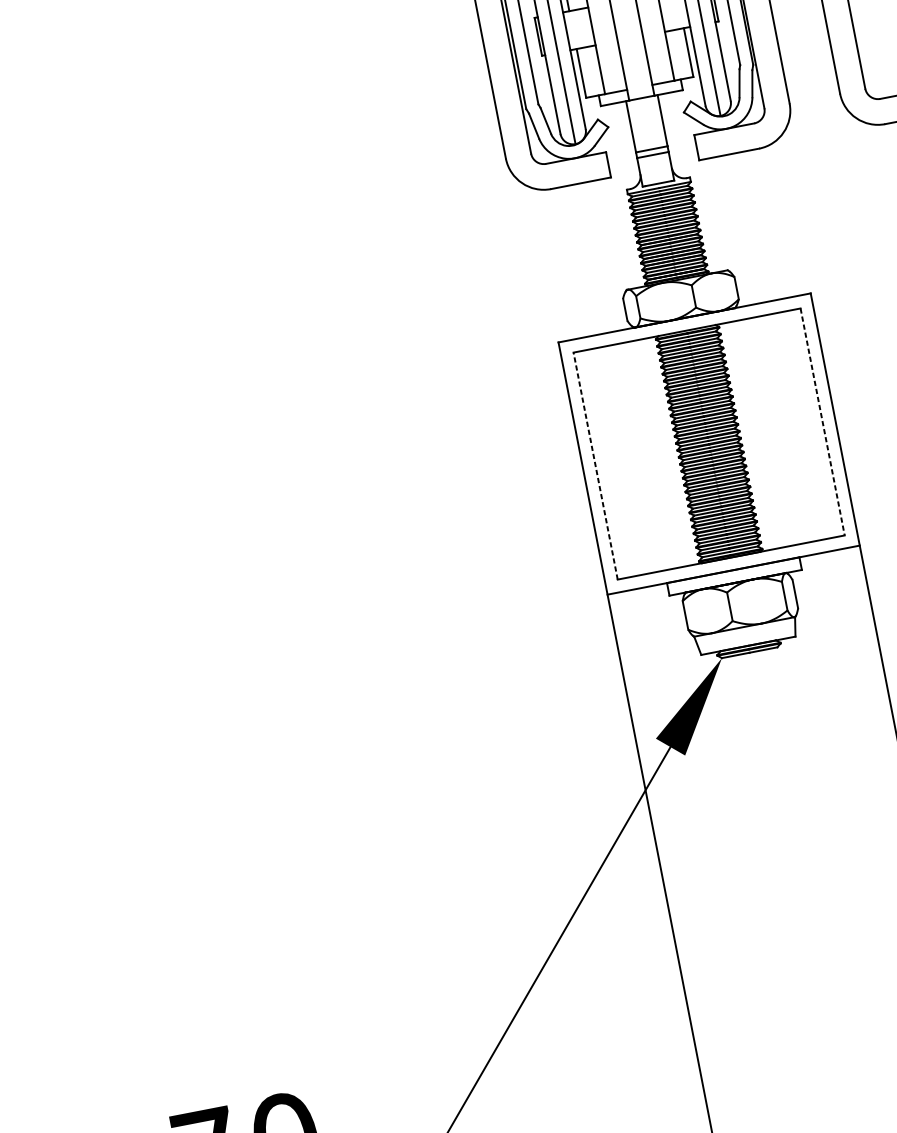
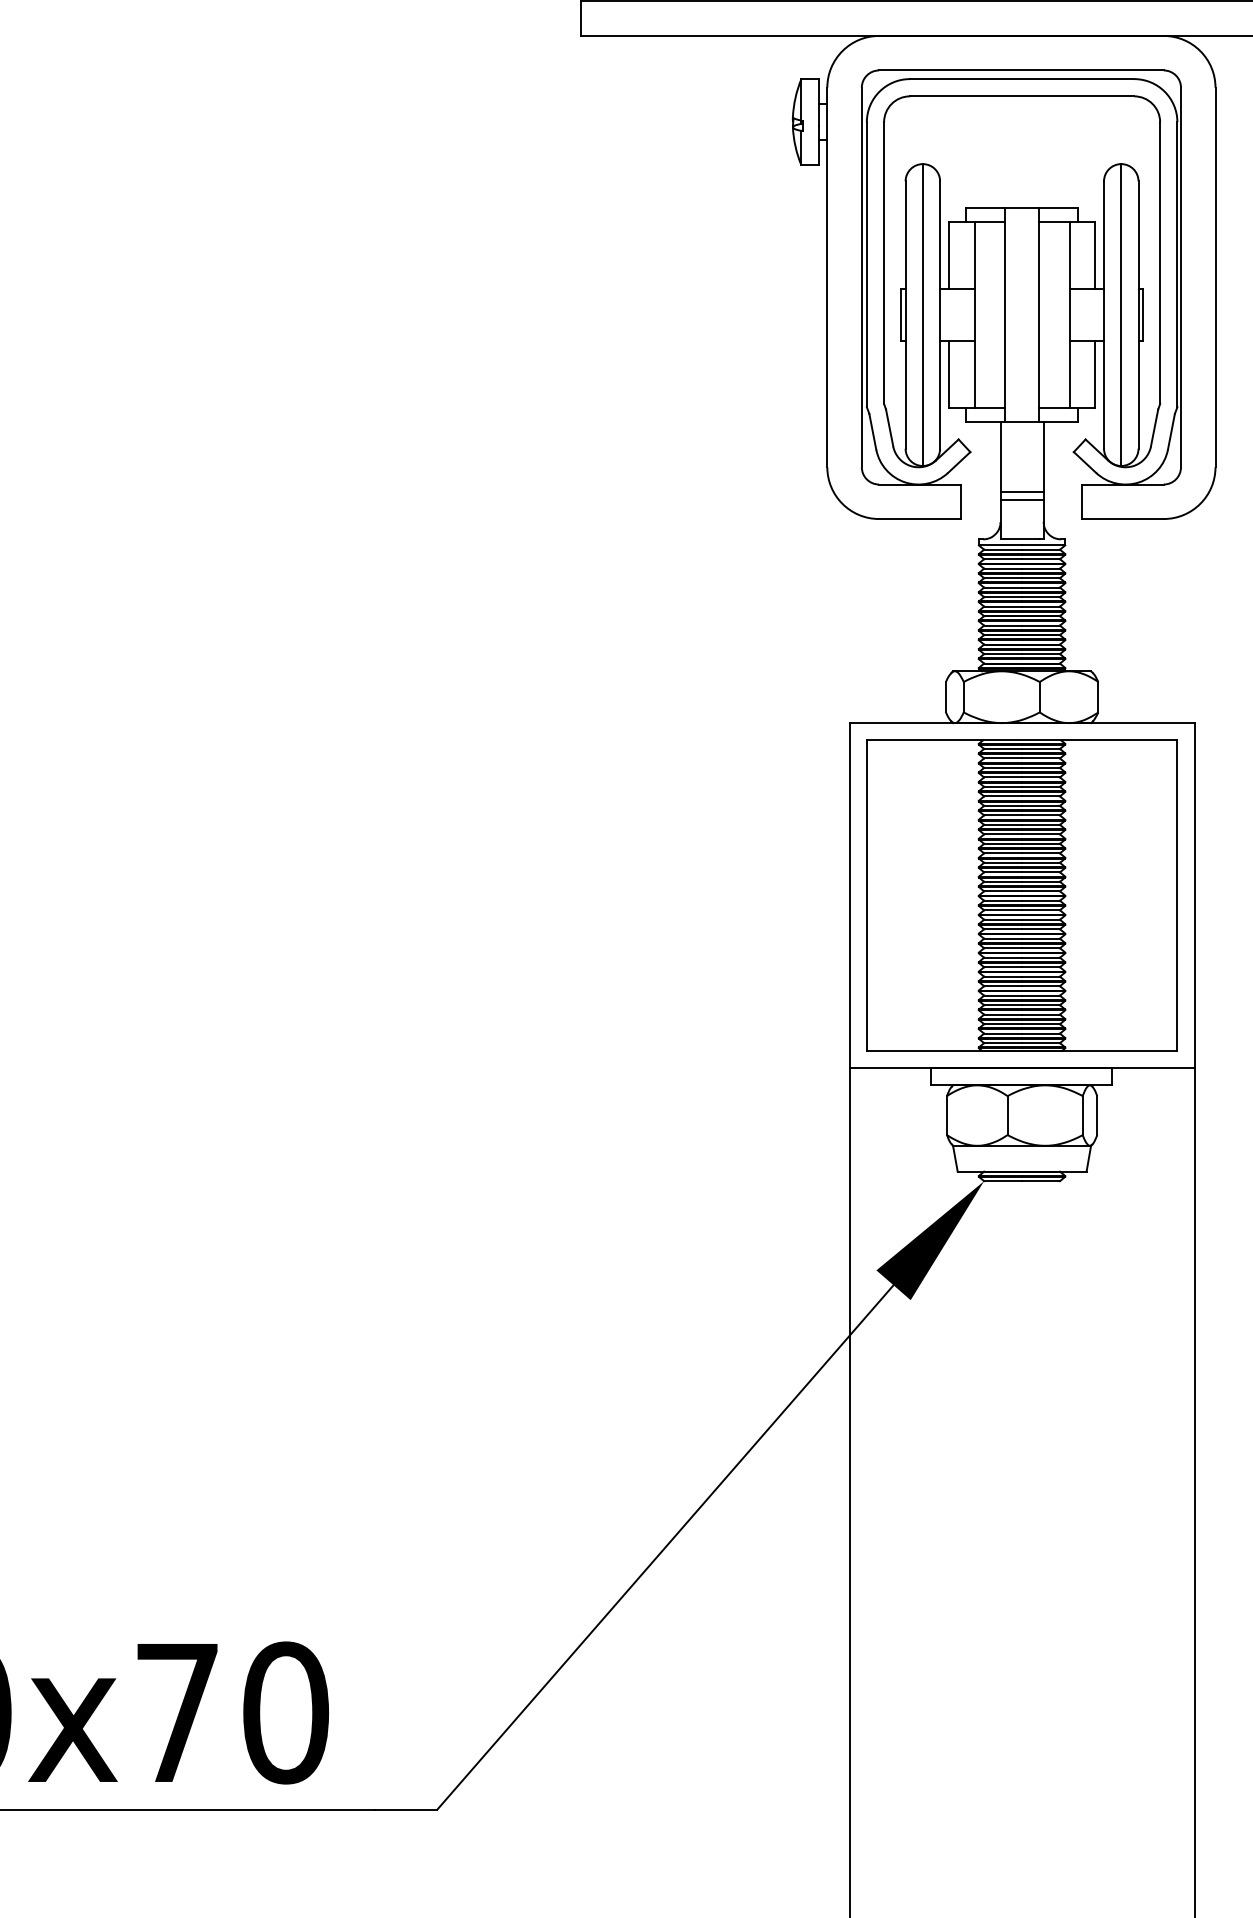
line: (822, 422) -> (1177, 896), dashed -> solid
line: (595, 466) -> (866, 895), dashed -> solid

